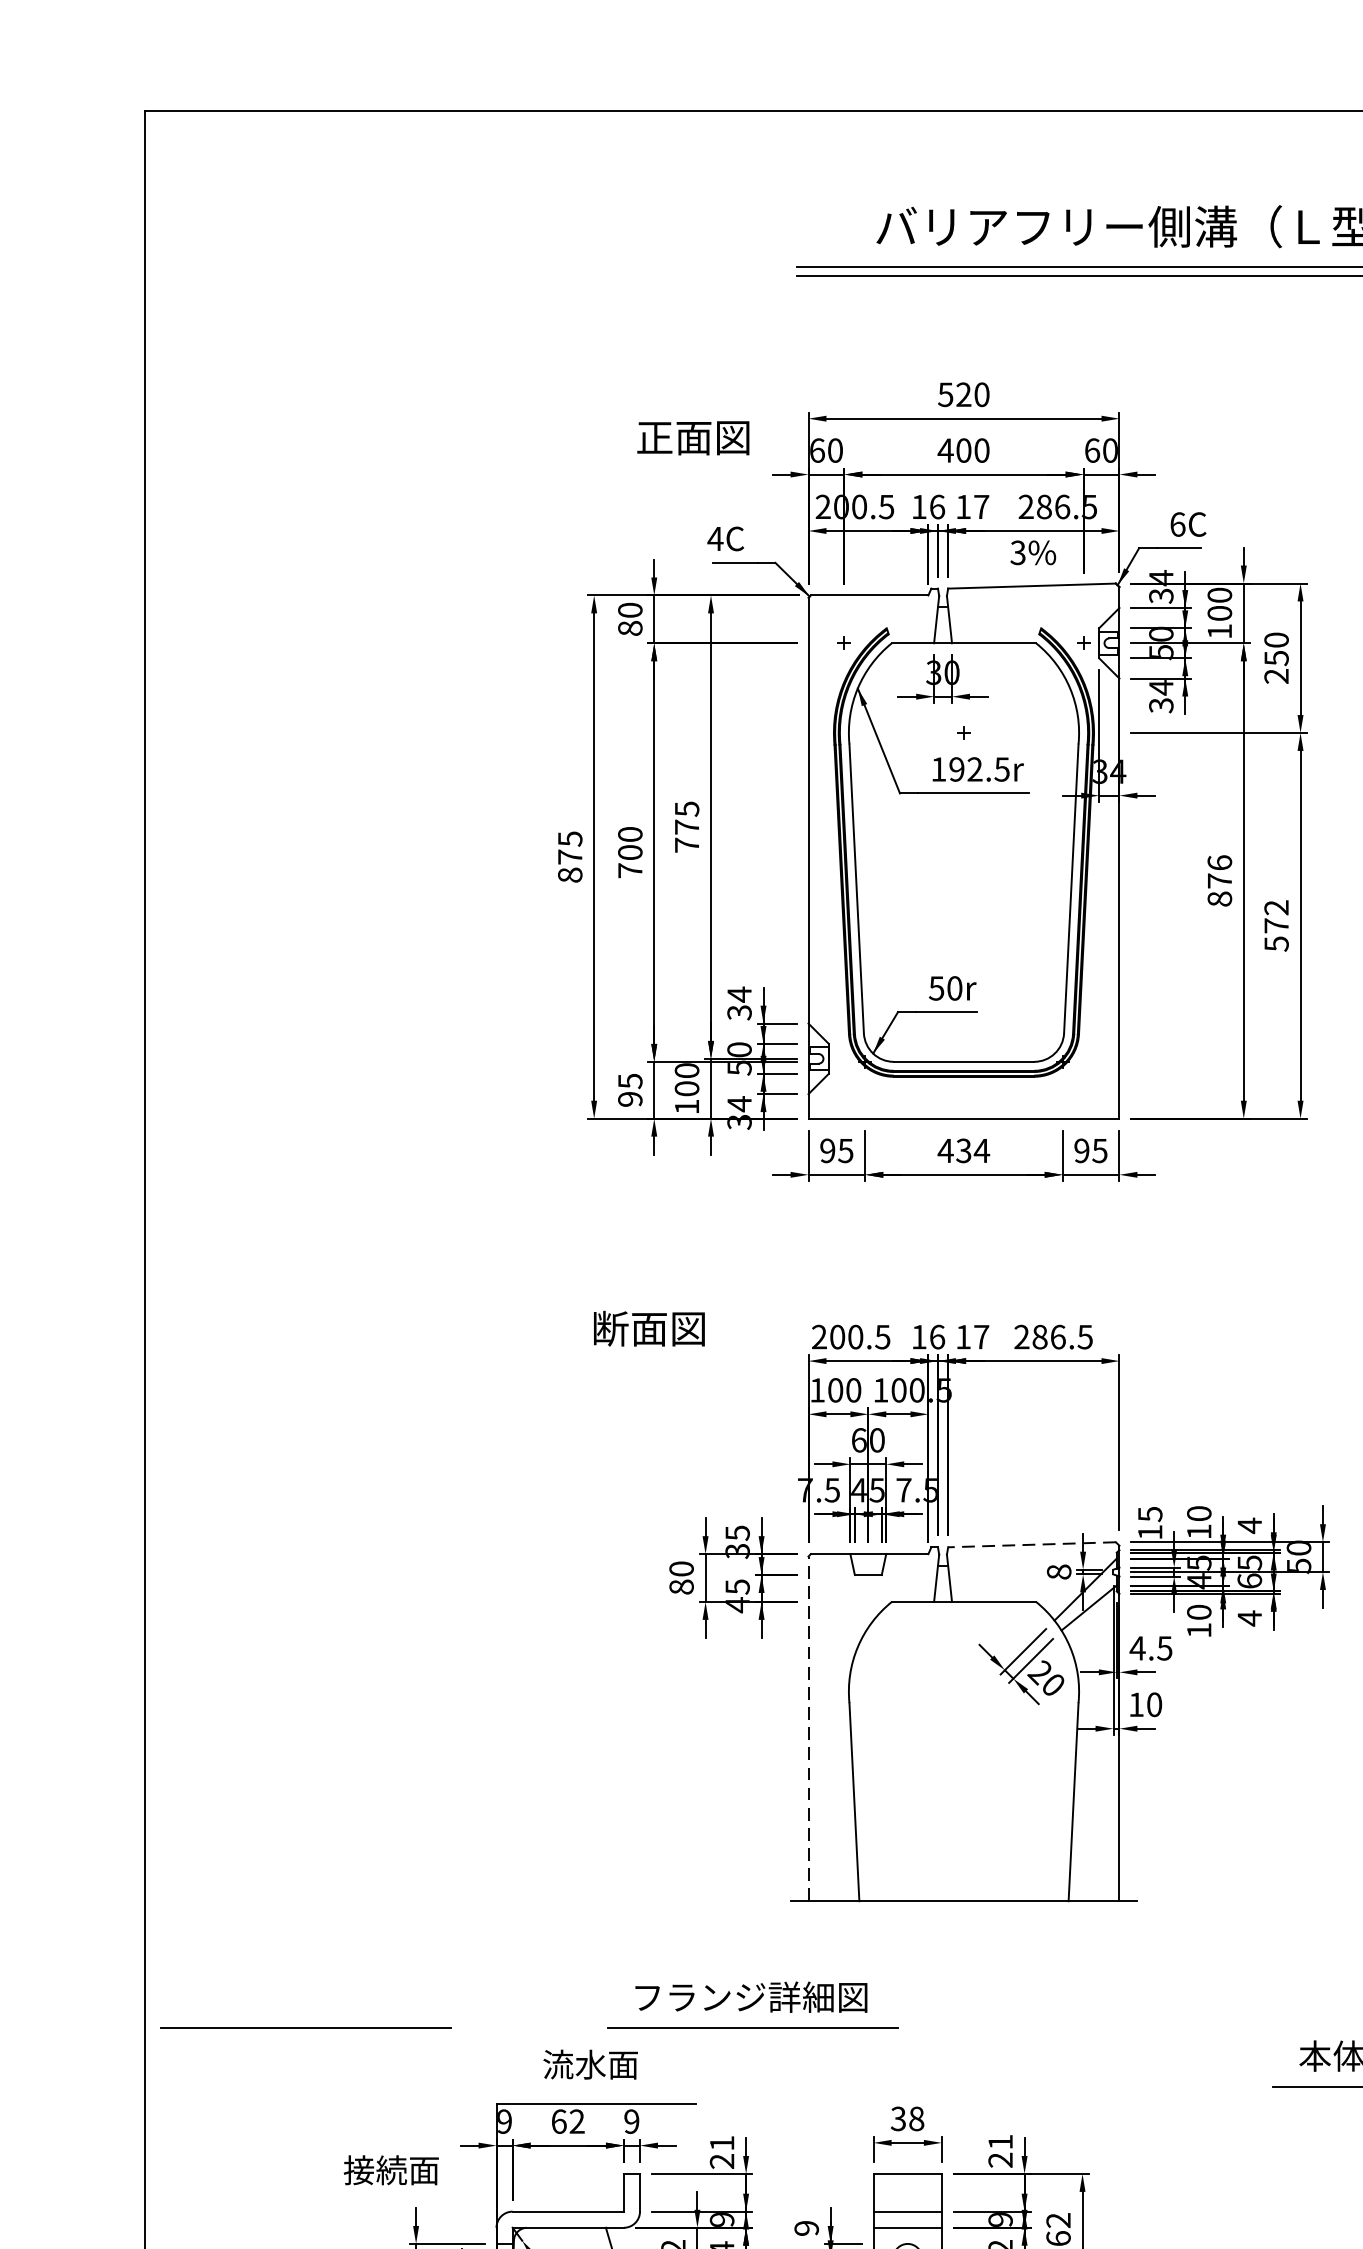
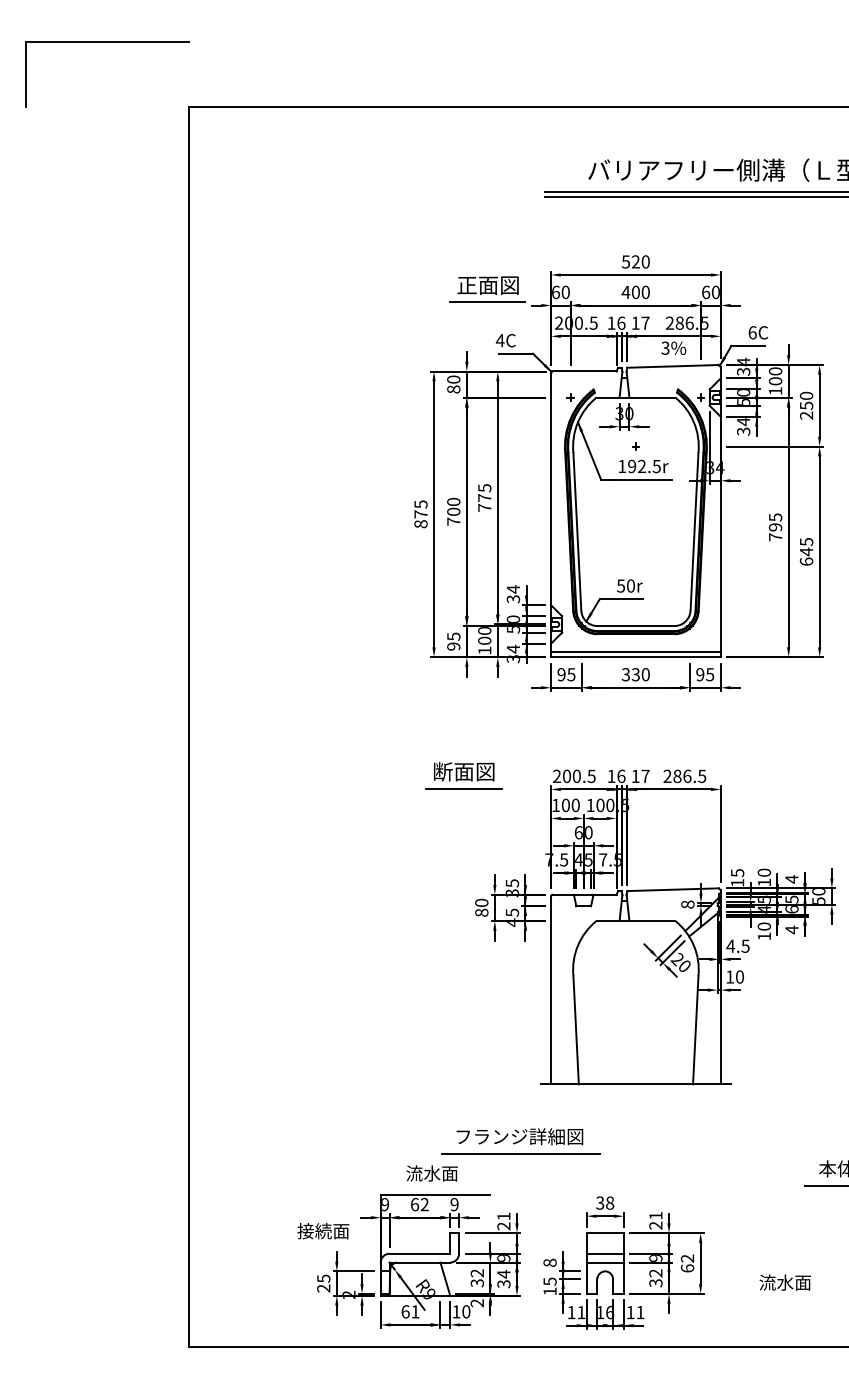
line: (692, 467) -> (487, 301), added
text: (1219, 881) -> (775, 527), 876 -> 795
text: (1276, 925) -> (806, 551), 572 -> 645
line: (963, 1110) -> (635, 652), added
text: (963, 1150) -> (635, 674), 434 -> 330
line: (648, 1359) -> (463, 788), added
line: (1032, 1544) -> (673, 889), dashed -> solid
line: (809, 1727) -> (551, 989), dashed -> solid
line: (305, 2027) -> (276, 1153), removed
text: (805, 2227) -> (549, 1262), 9 -> 8

